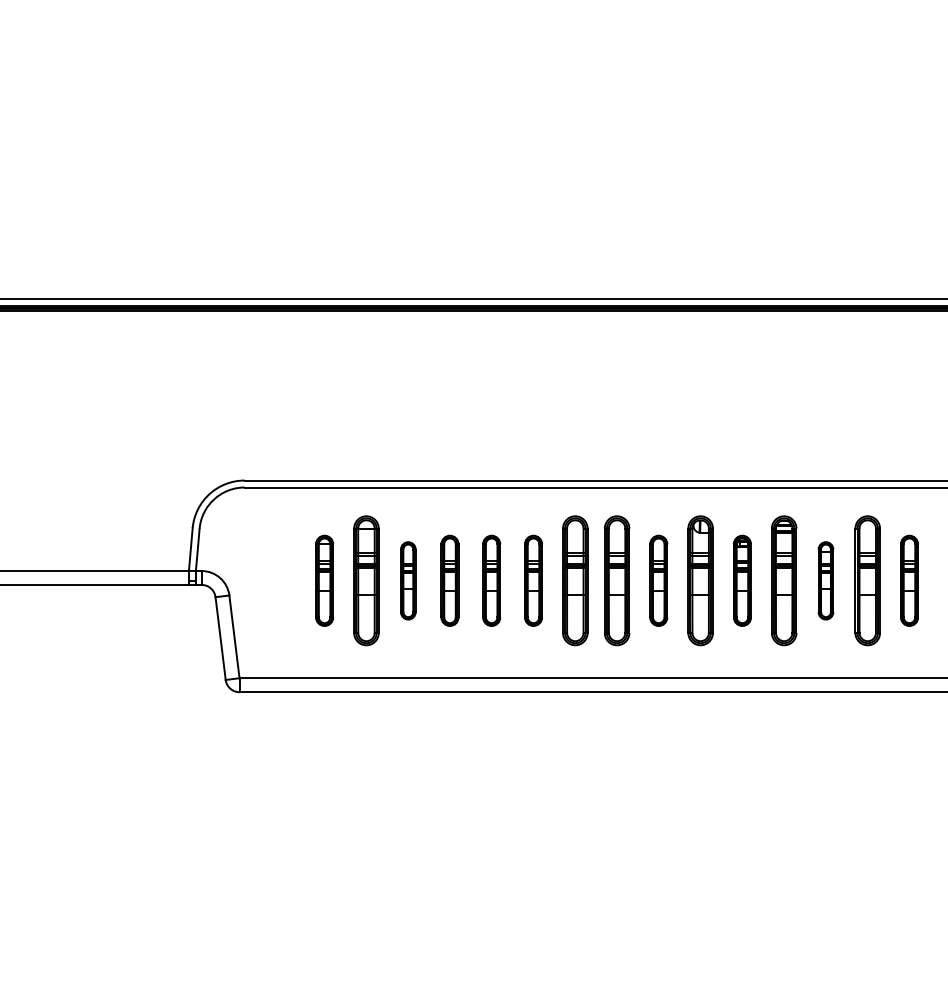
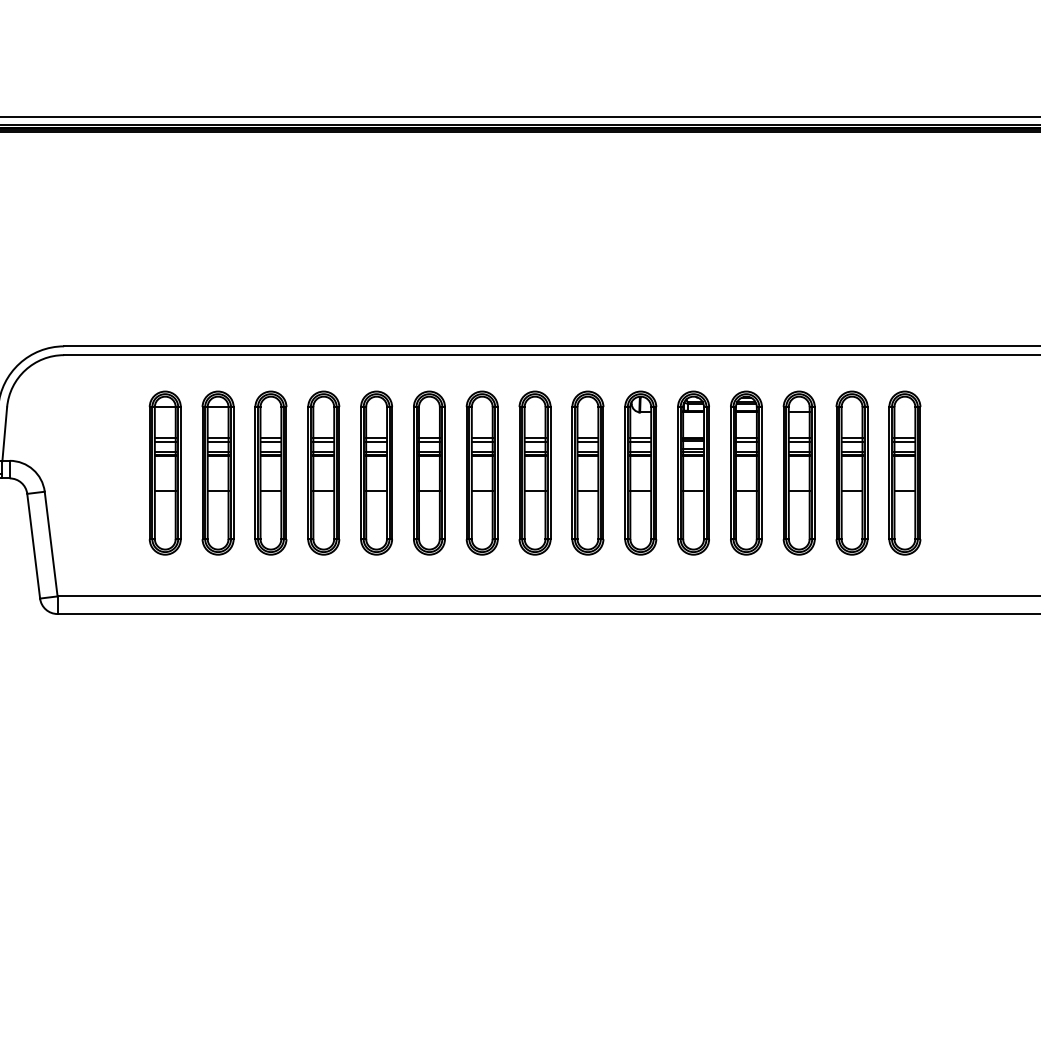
part: (324, 580) -> (165, 472), size x1.43
part: (408, 580) -> (271, 472), size x1.67
part: (449, 580) -> (323, 472), size x1.43
part: (491, 580) -> (376, 472), size x1.43
part: (533, 580) -> (429, 472), size x1.43
part: (658, 580) -> (587, 472), size x1.43
part: (742, 580) -> (693, 472), size x1.43
part: (825, 580) -> (798, 472), size x1.67
part: (909, 580) -> (904, 472), size x1.43

